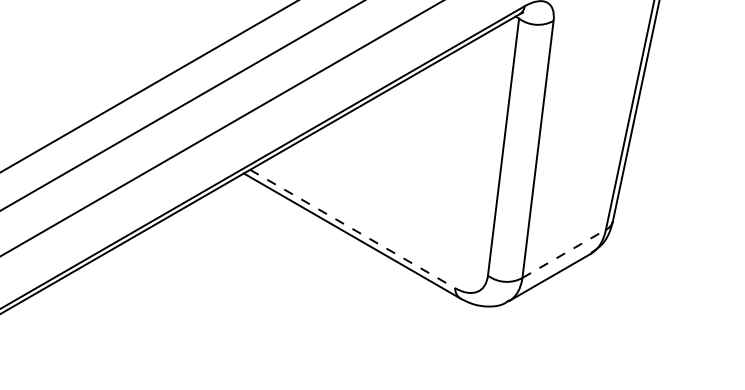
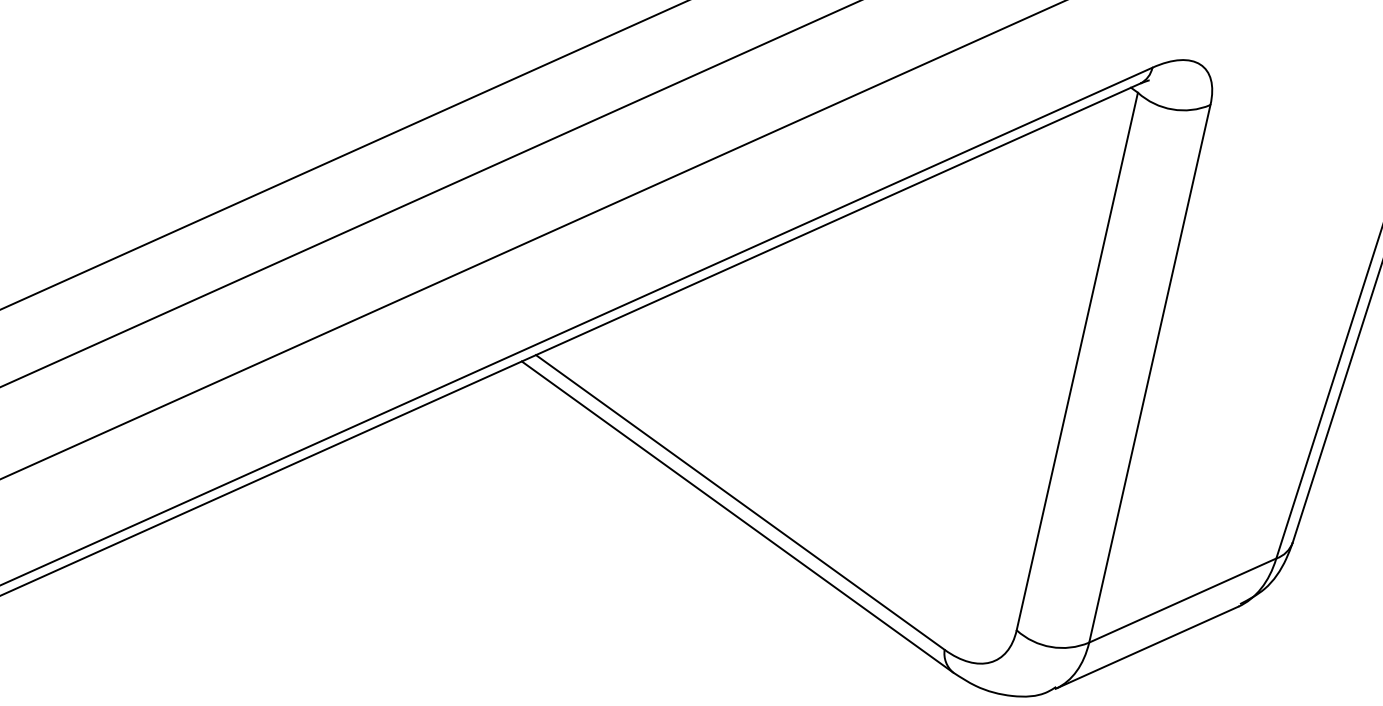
line: (353, 229) -> (741, 503), dashed -> solid
line: (564, 253) -> (1183, 599), dashed -> solid

